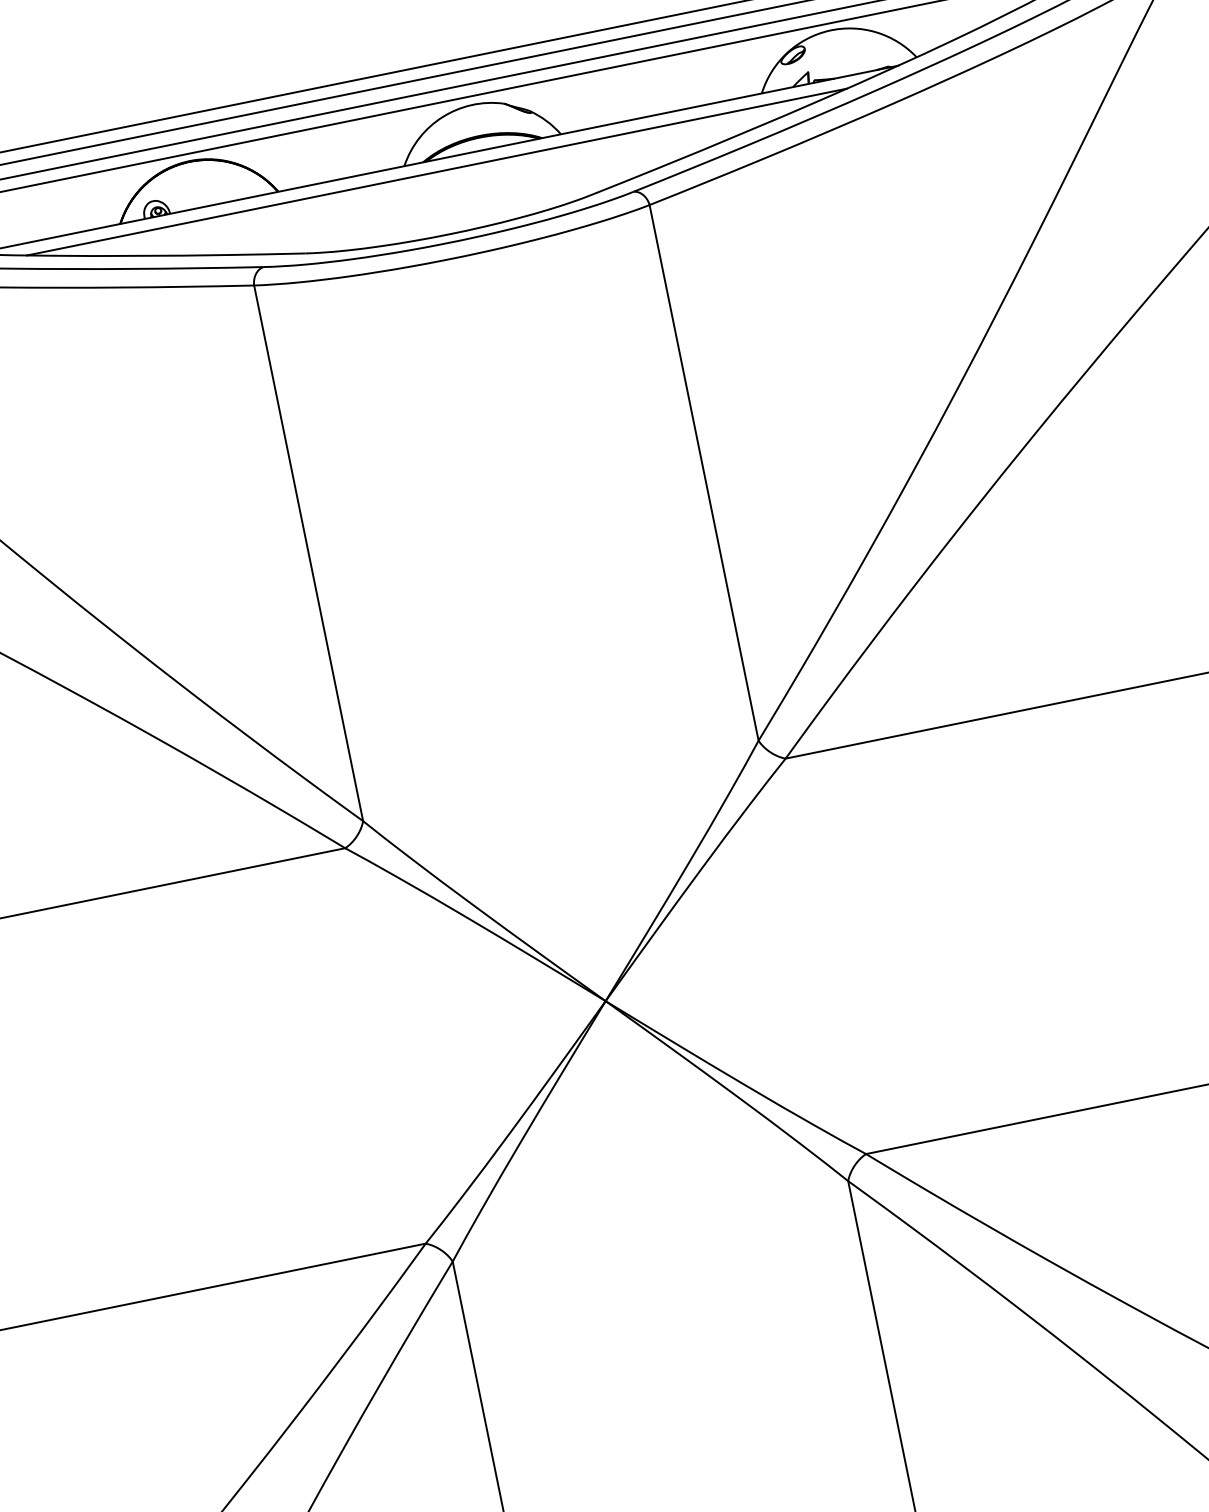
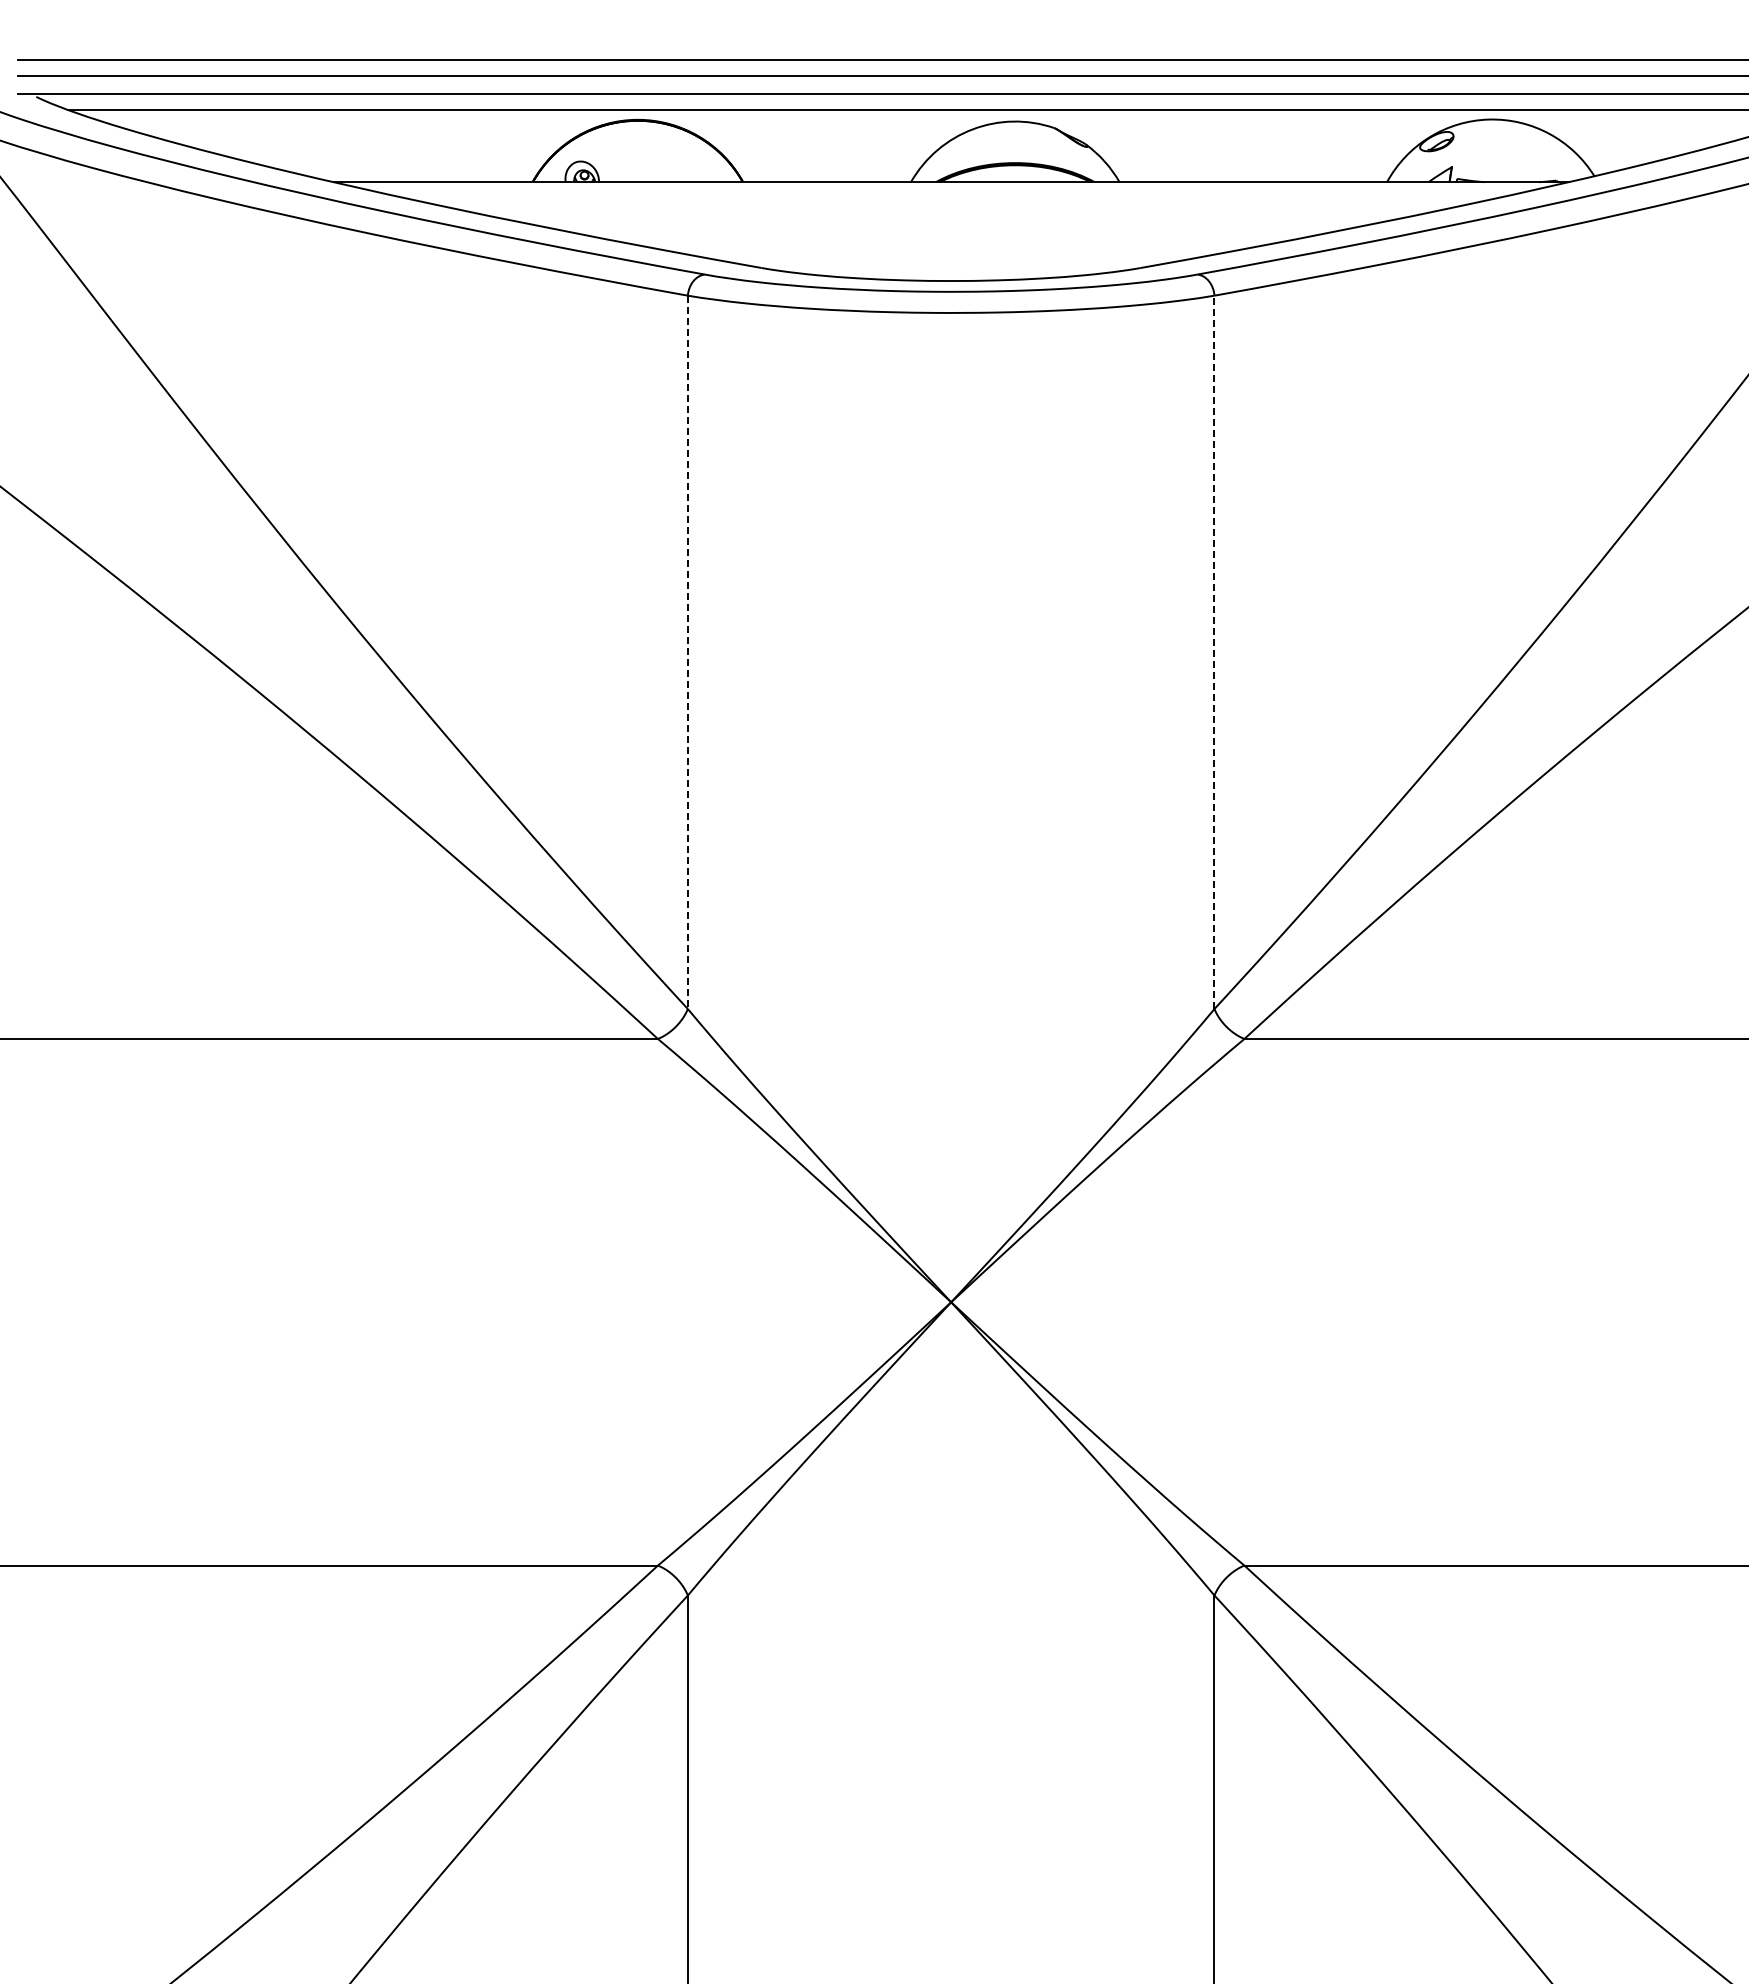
line: (437, 172) -> (951, 198), removed
line: (704, 472) -> (1214, 652), solid -> dashed
line: (308, 553) -> (687, 652), solid -> dashed

